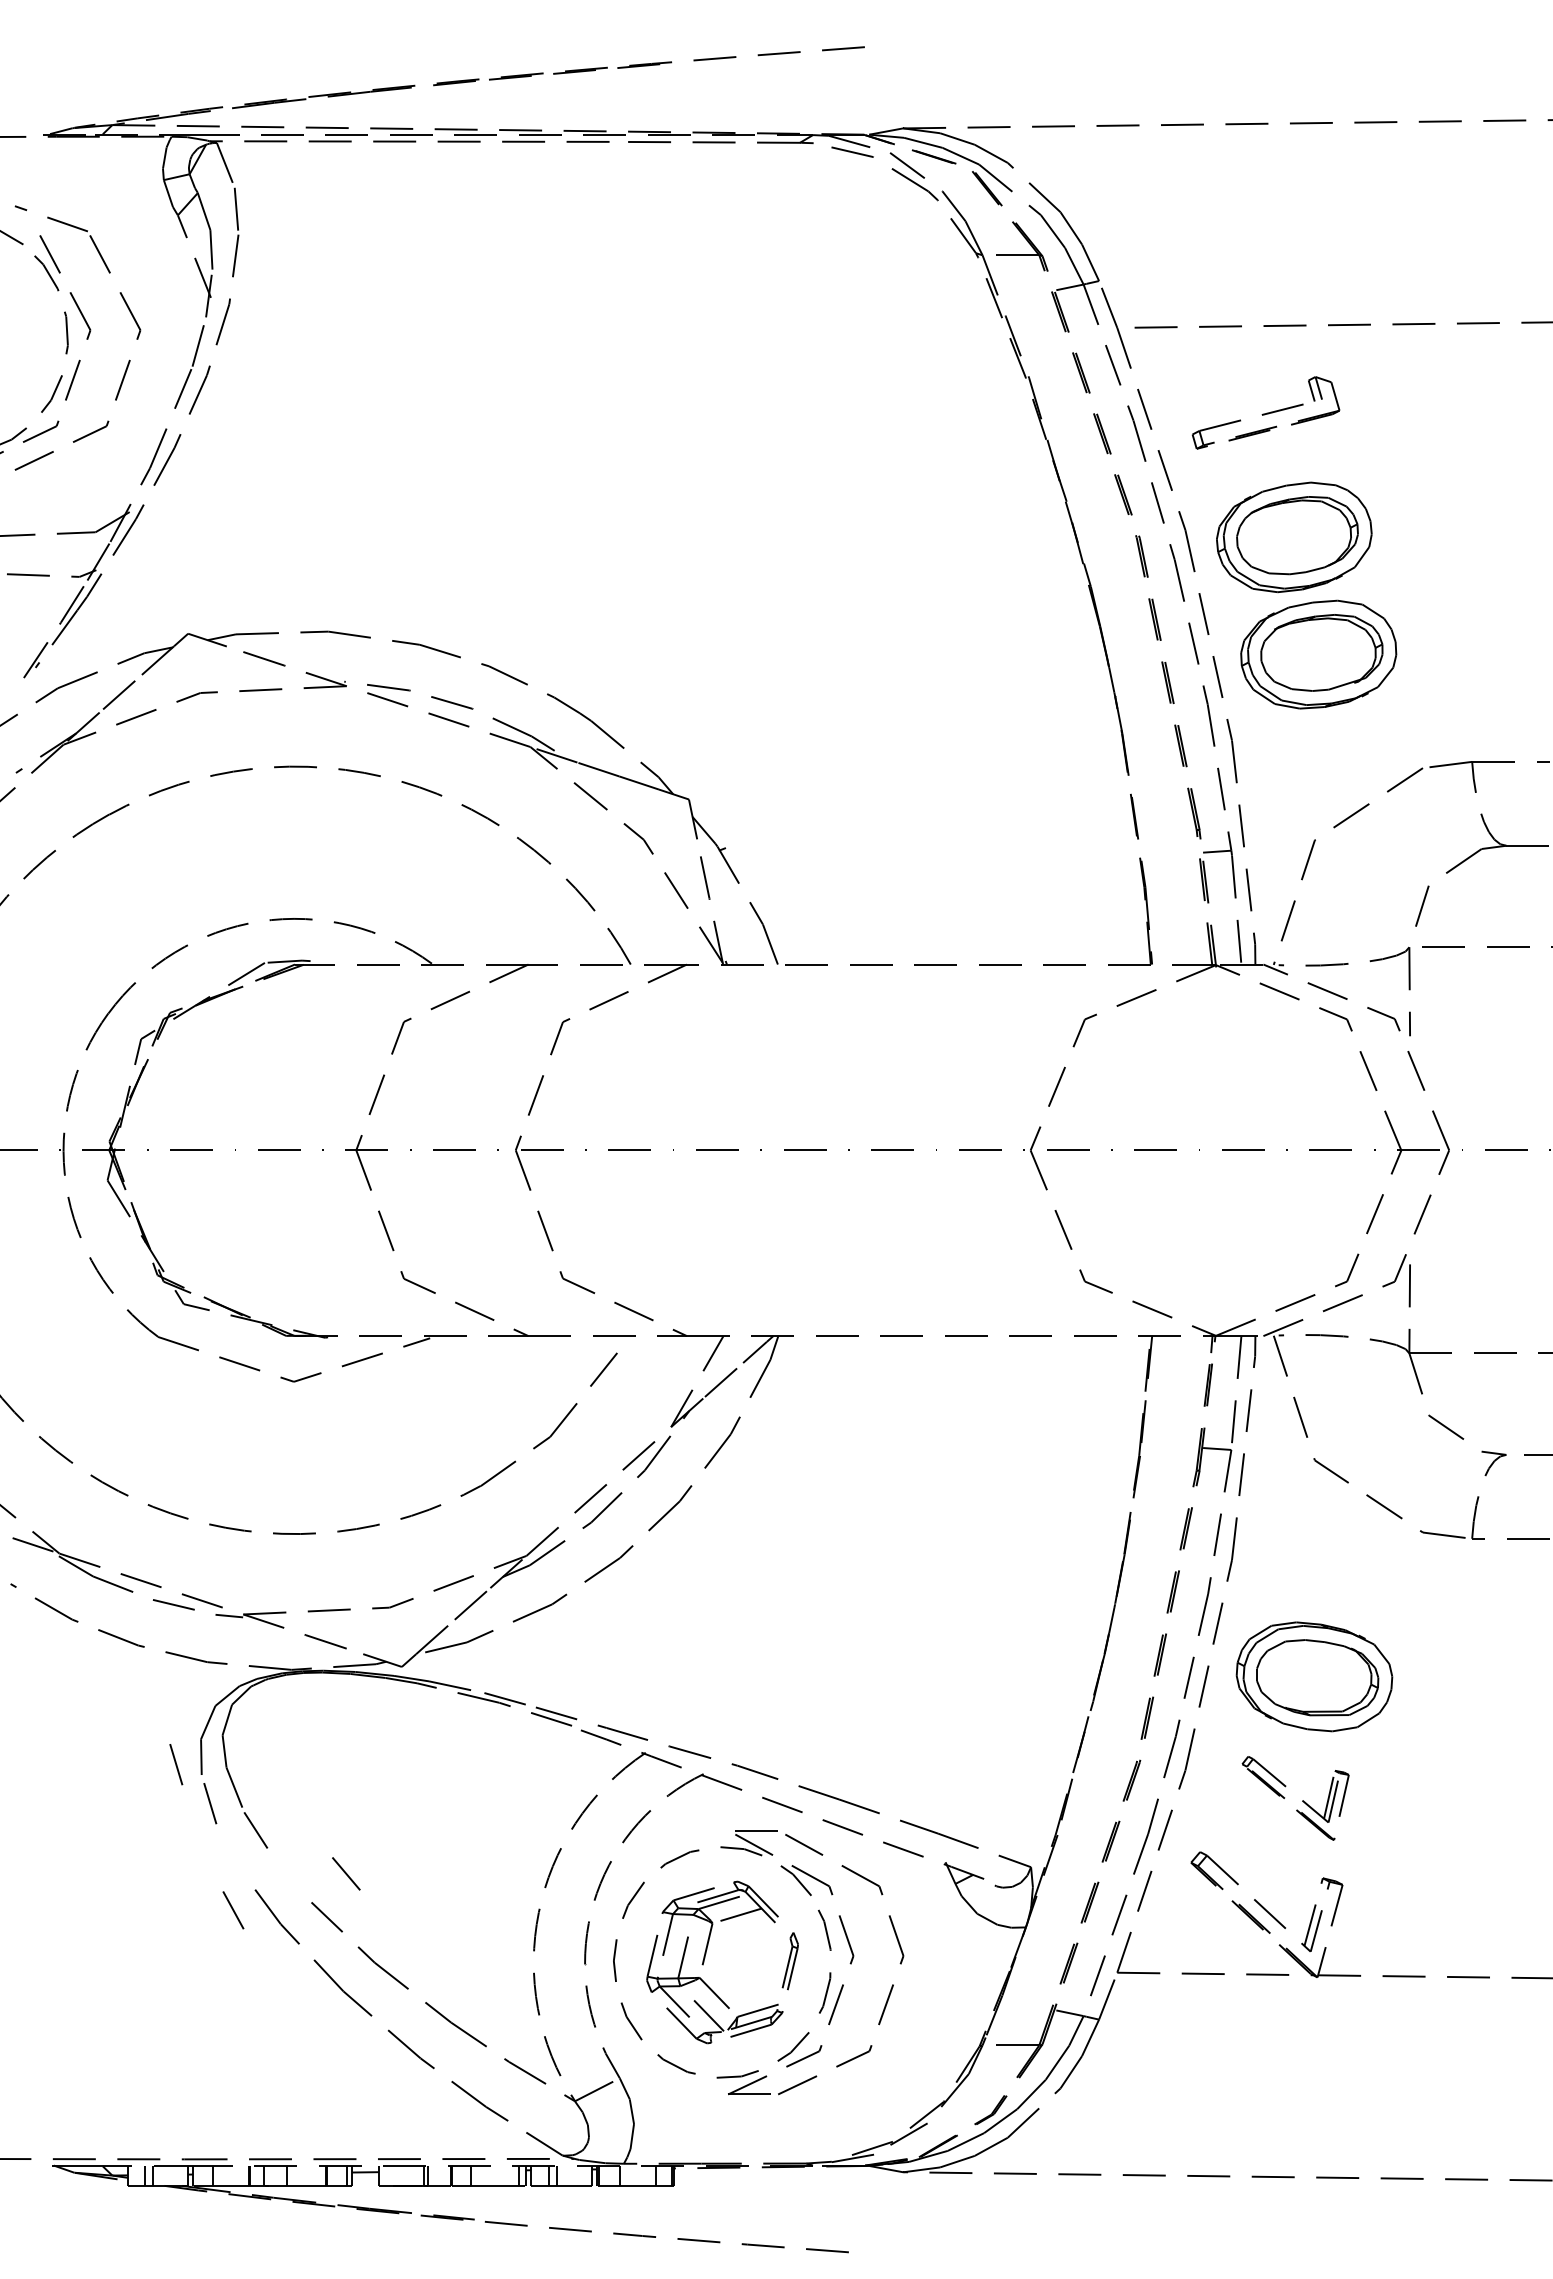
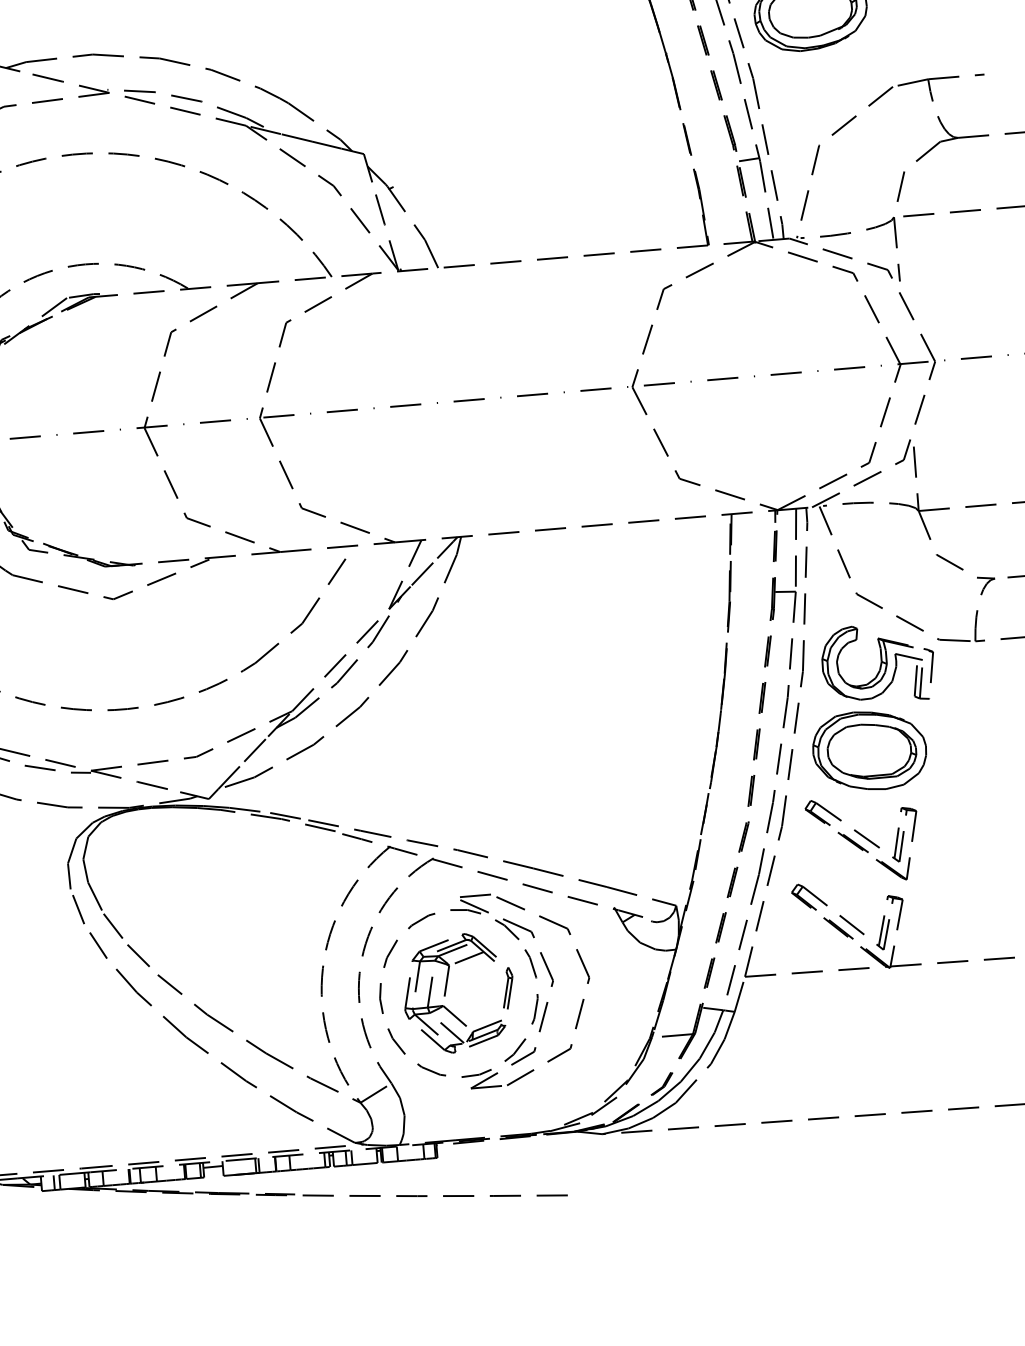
part: (1335, 1558) -> (877, 663), added
line: (176, 1764) -> (51, 883), removed
part: (1295, 1798) -> (863, 839), size x1.43
line: (346, 1873) -> (138, 955), moved
line: (233, 1910) -> (98, 945), moved

